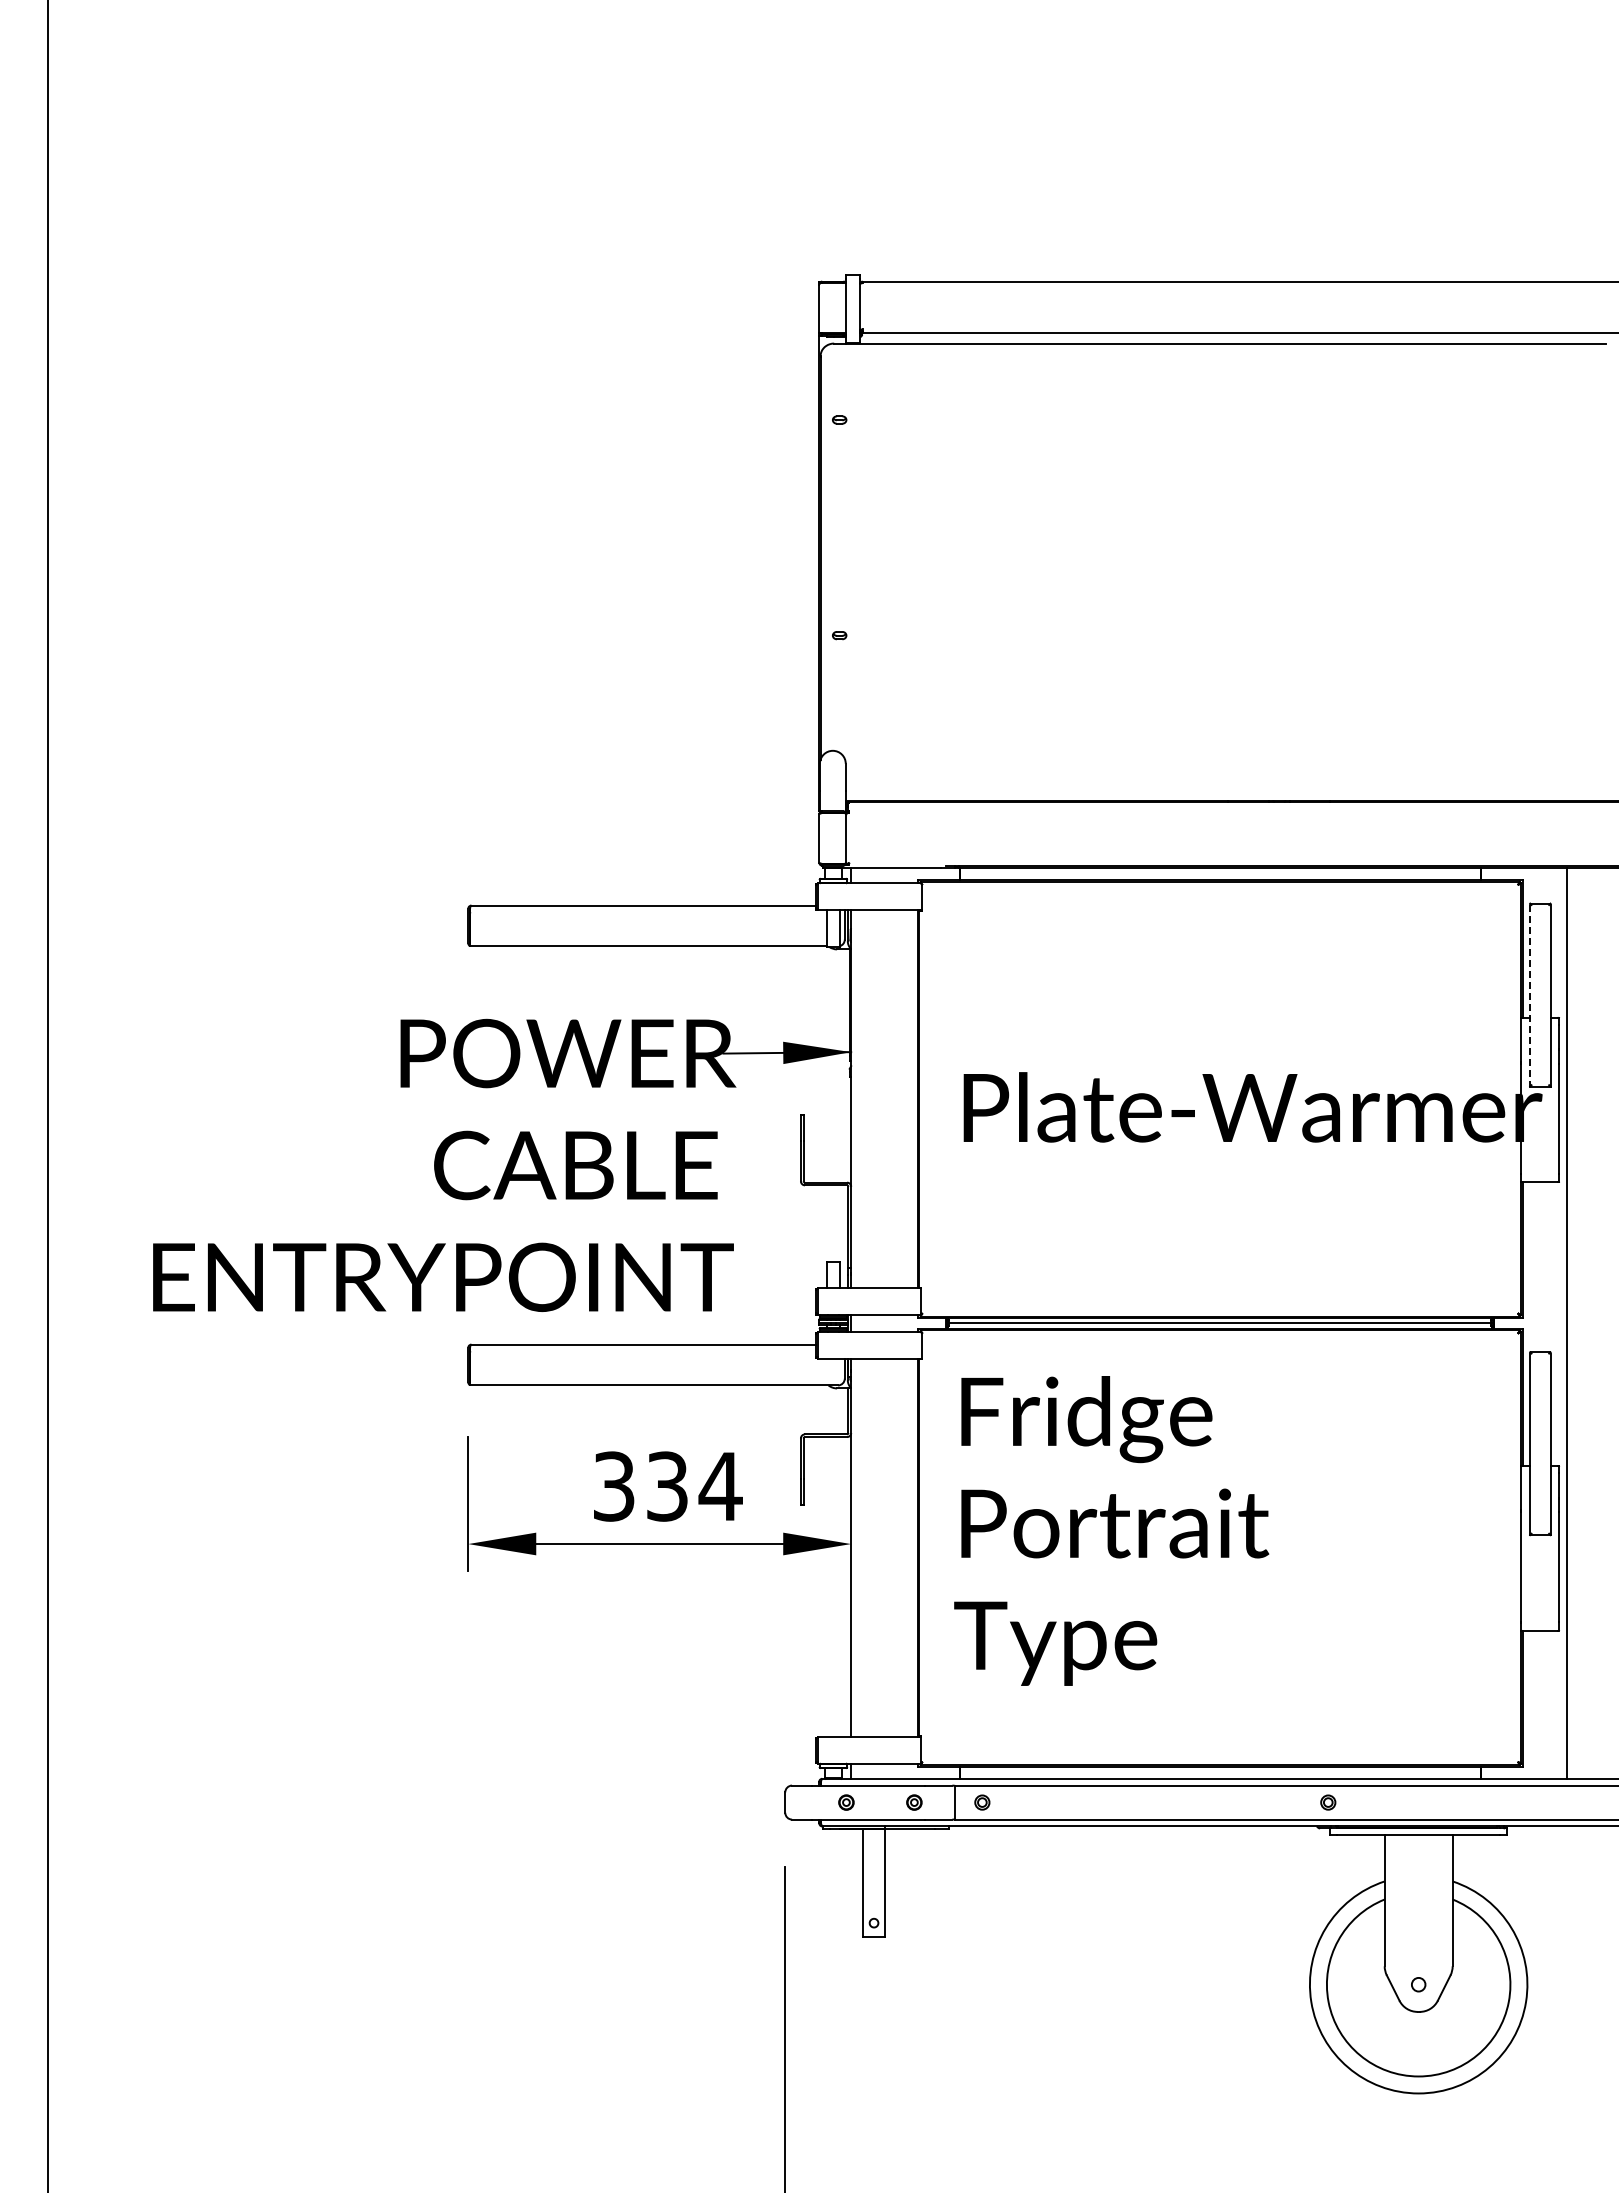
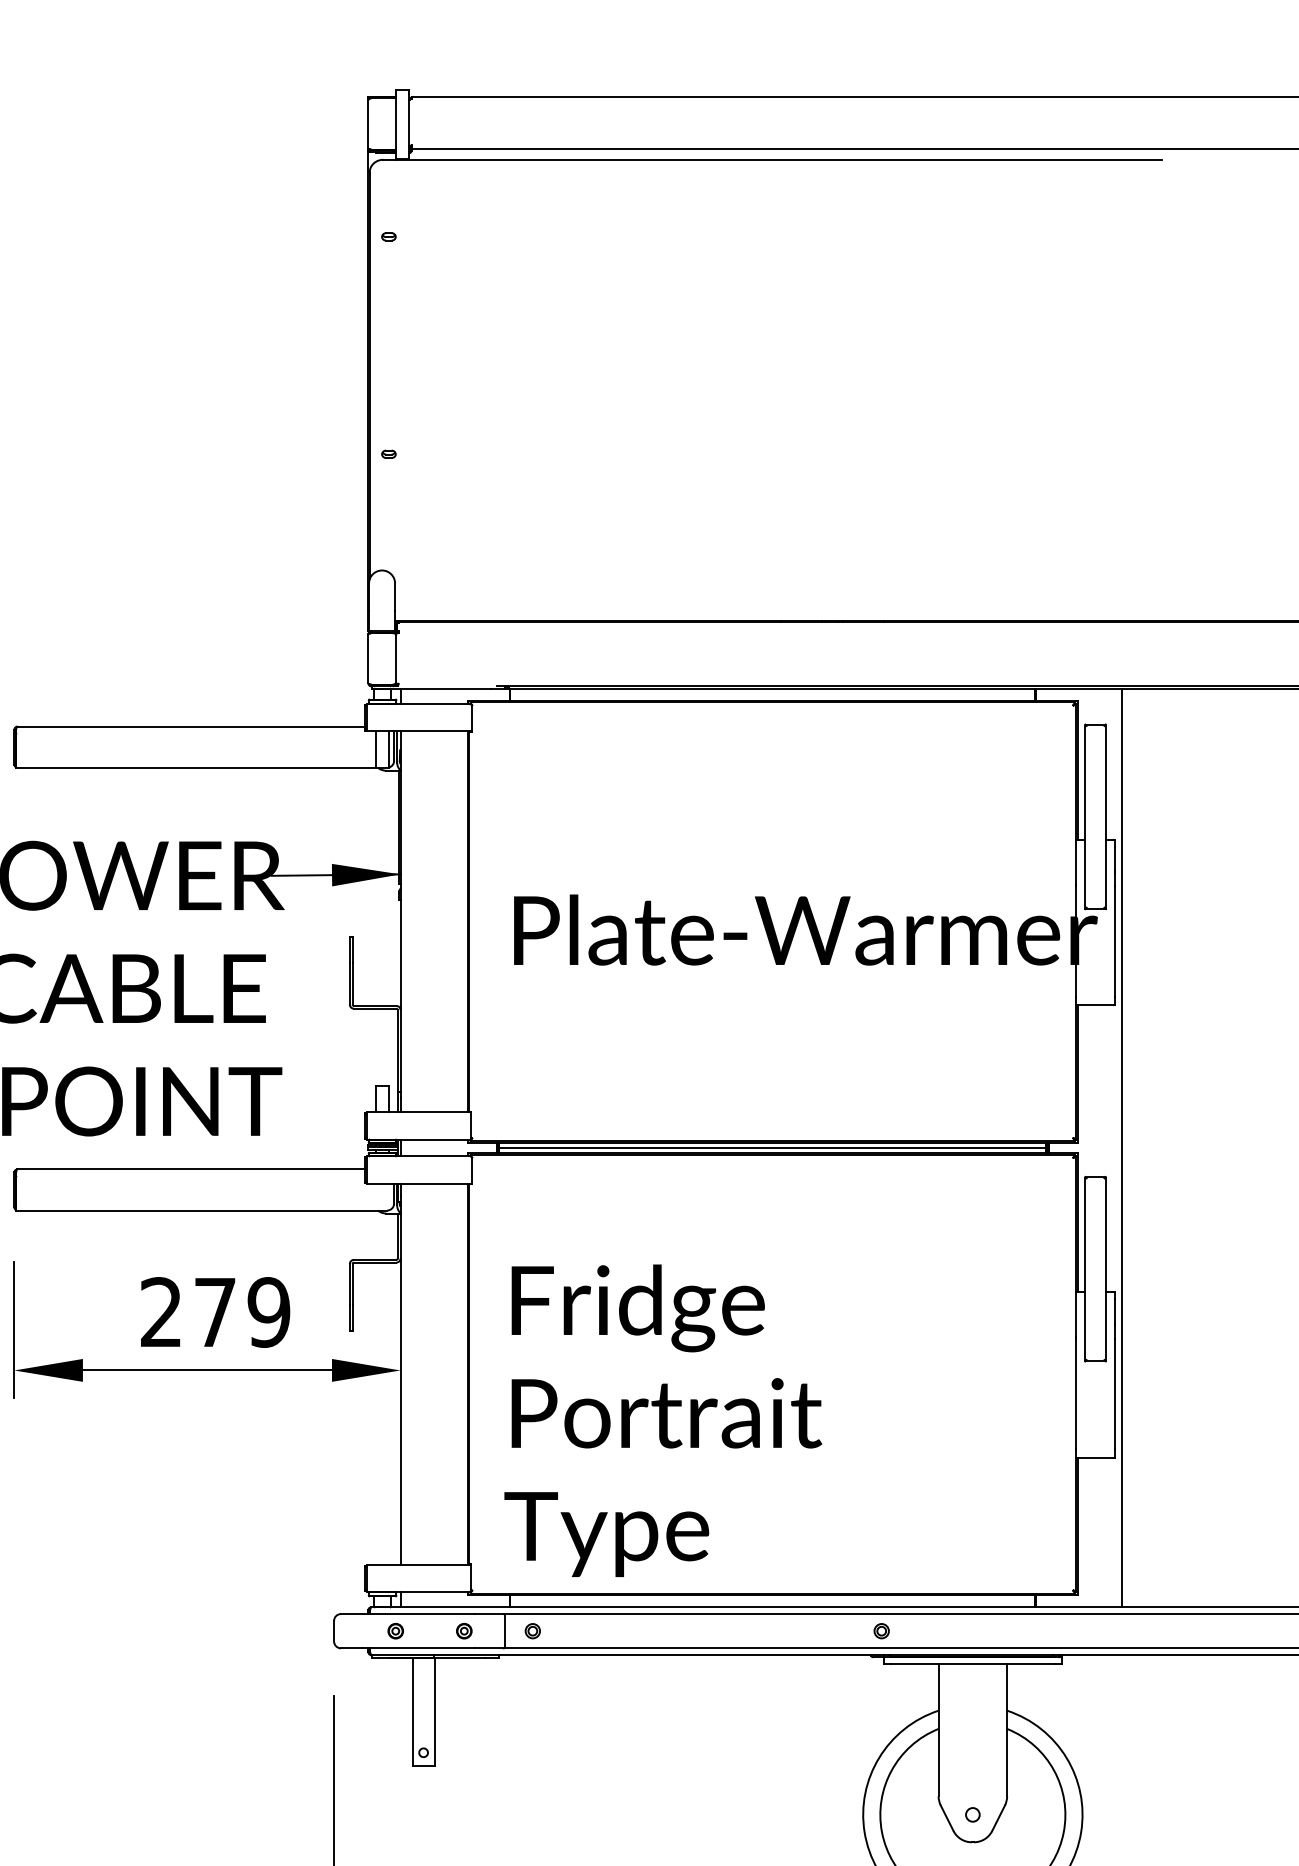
line: (1530, 995) -> (1085, 817), dashed -> solid
text: (667, 1486) -> (215, 1312), 334 -> 279
text: (1111, 1530) -> (663, 1420), moved

